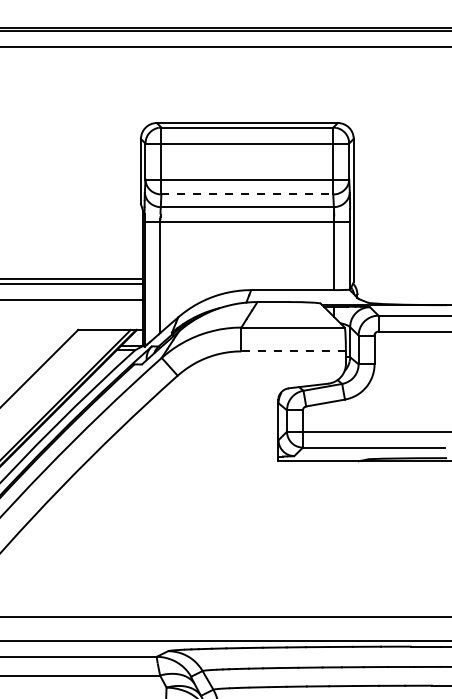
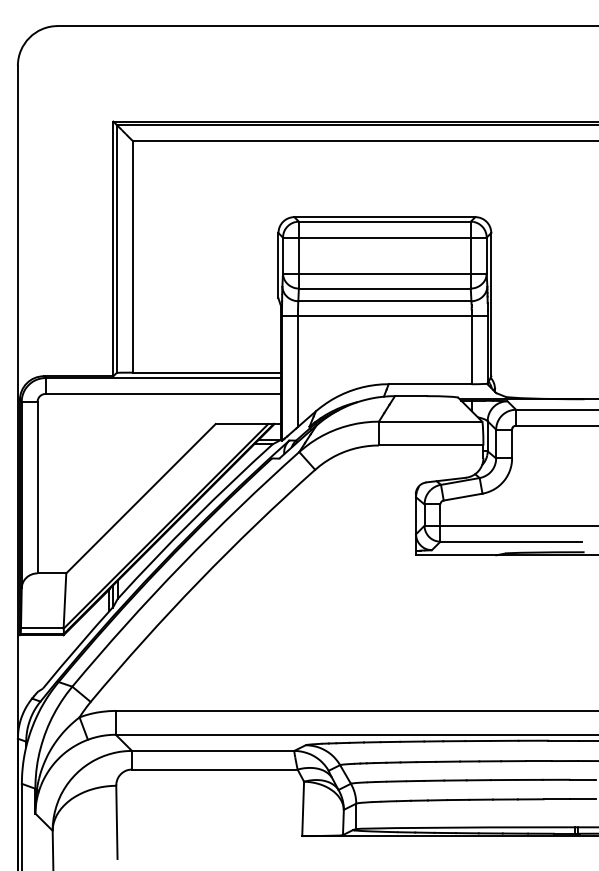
line: (246, 194) -> (384, 288), dashed -> solid
line: (292, 351) -> (430, 445), dashed -> solid

